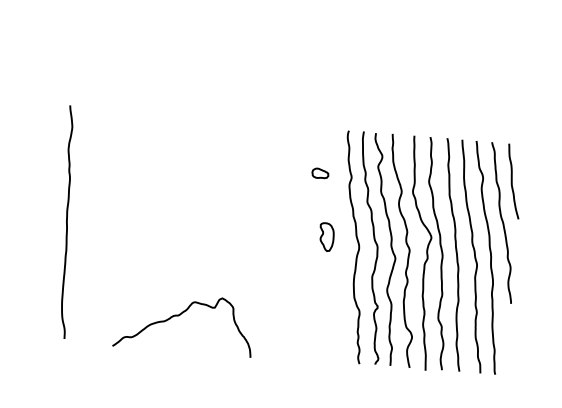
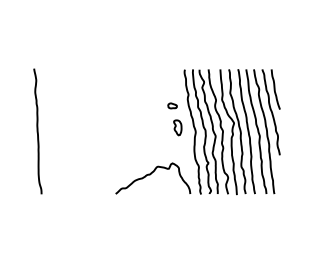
part: (320, 172) -> (172, 105), moved
curve: (179, 317) -> (150, 175), moved

